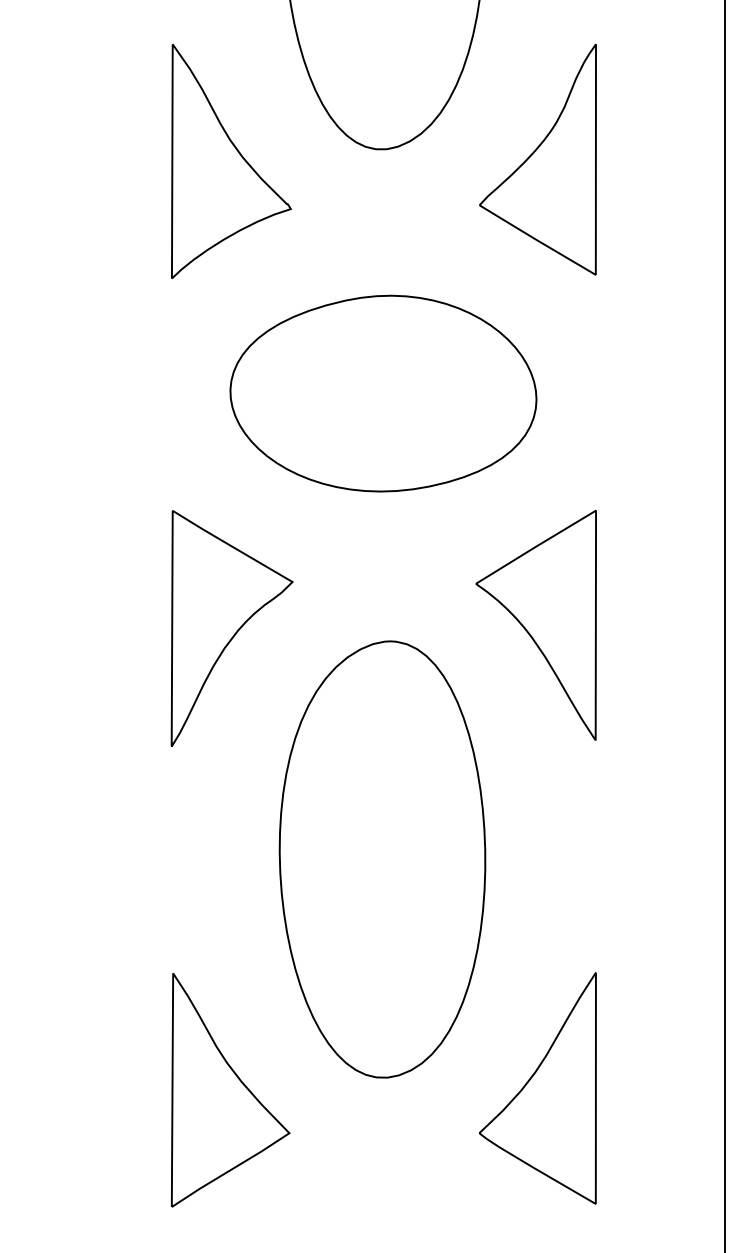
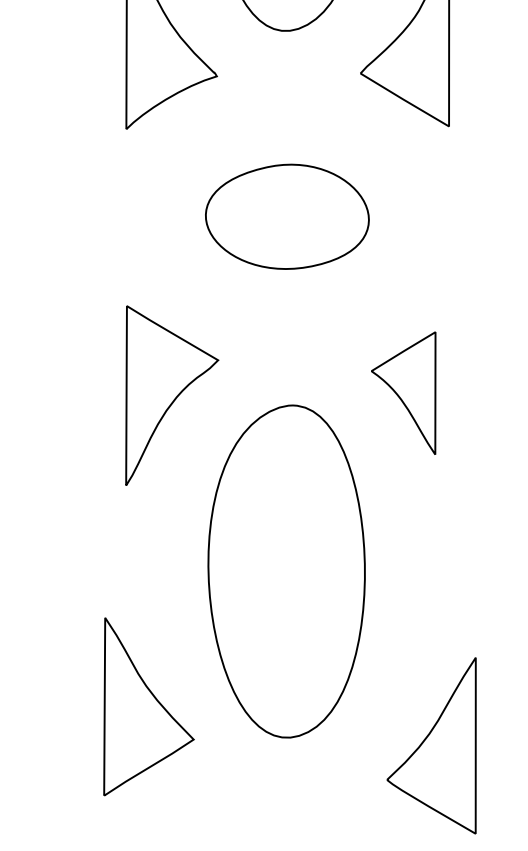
part: (383, 393) -> (287, 216), size x0.7
part: (535, 625) -> (403, 393), size x0.7
part: (537, 1088) -> (431, 745), moved
part: (230, 1090) -> (148, 707), moved

